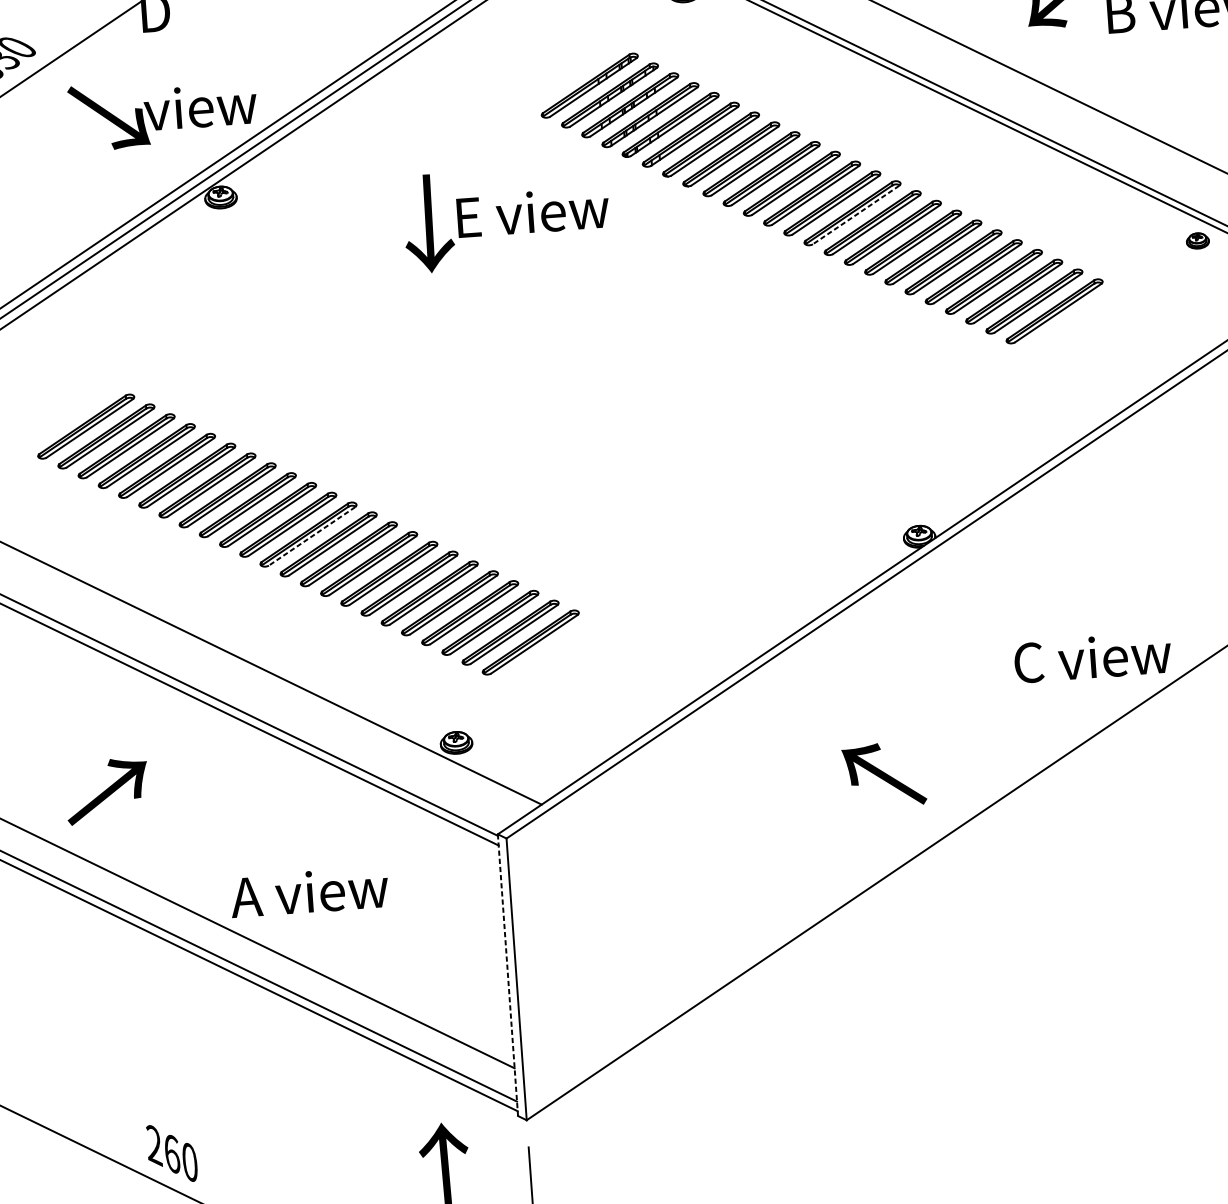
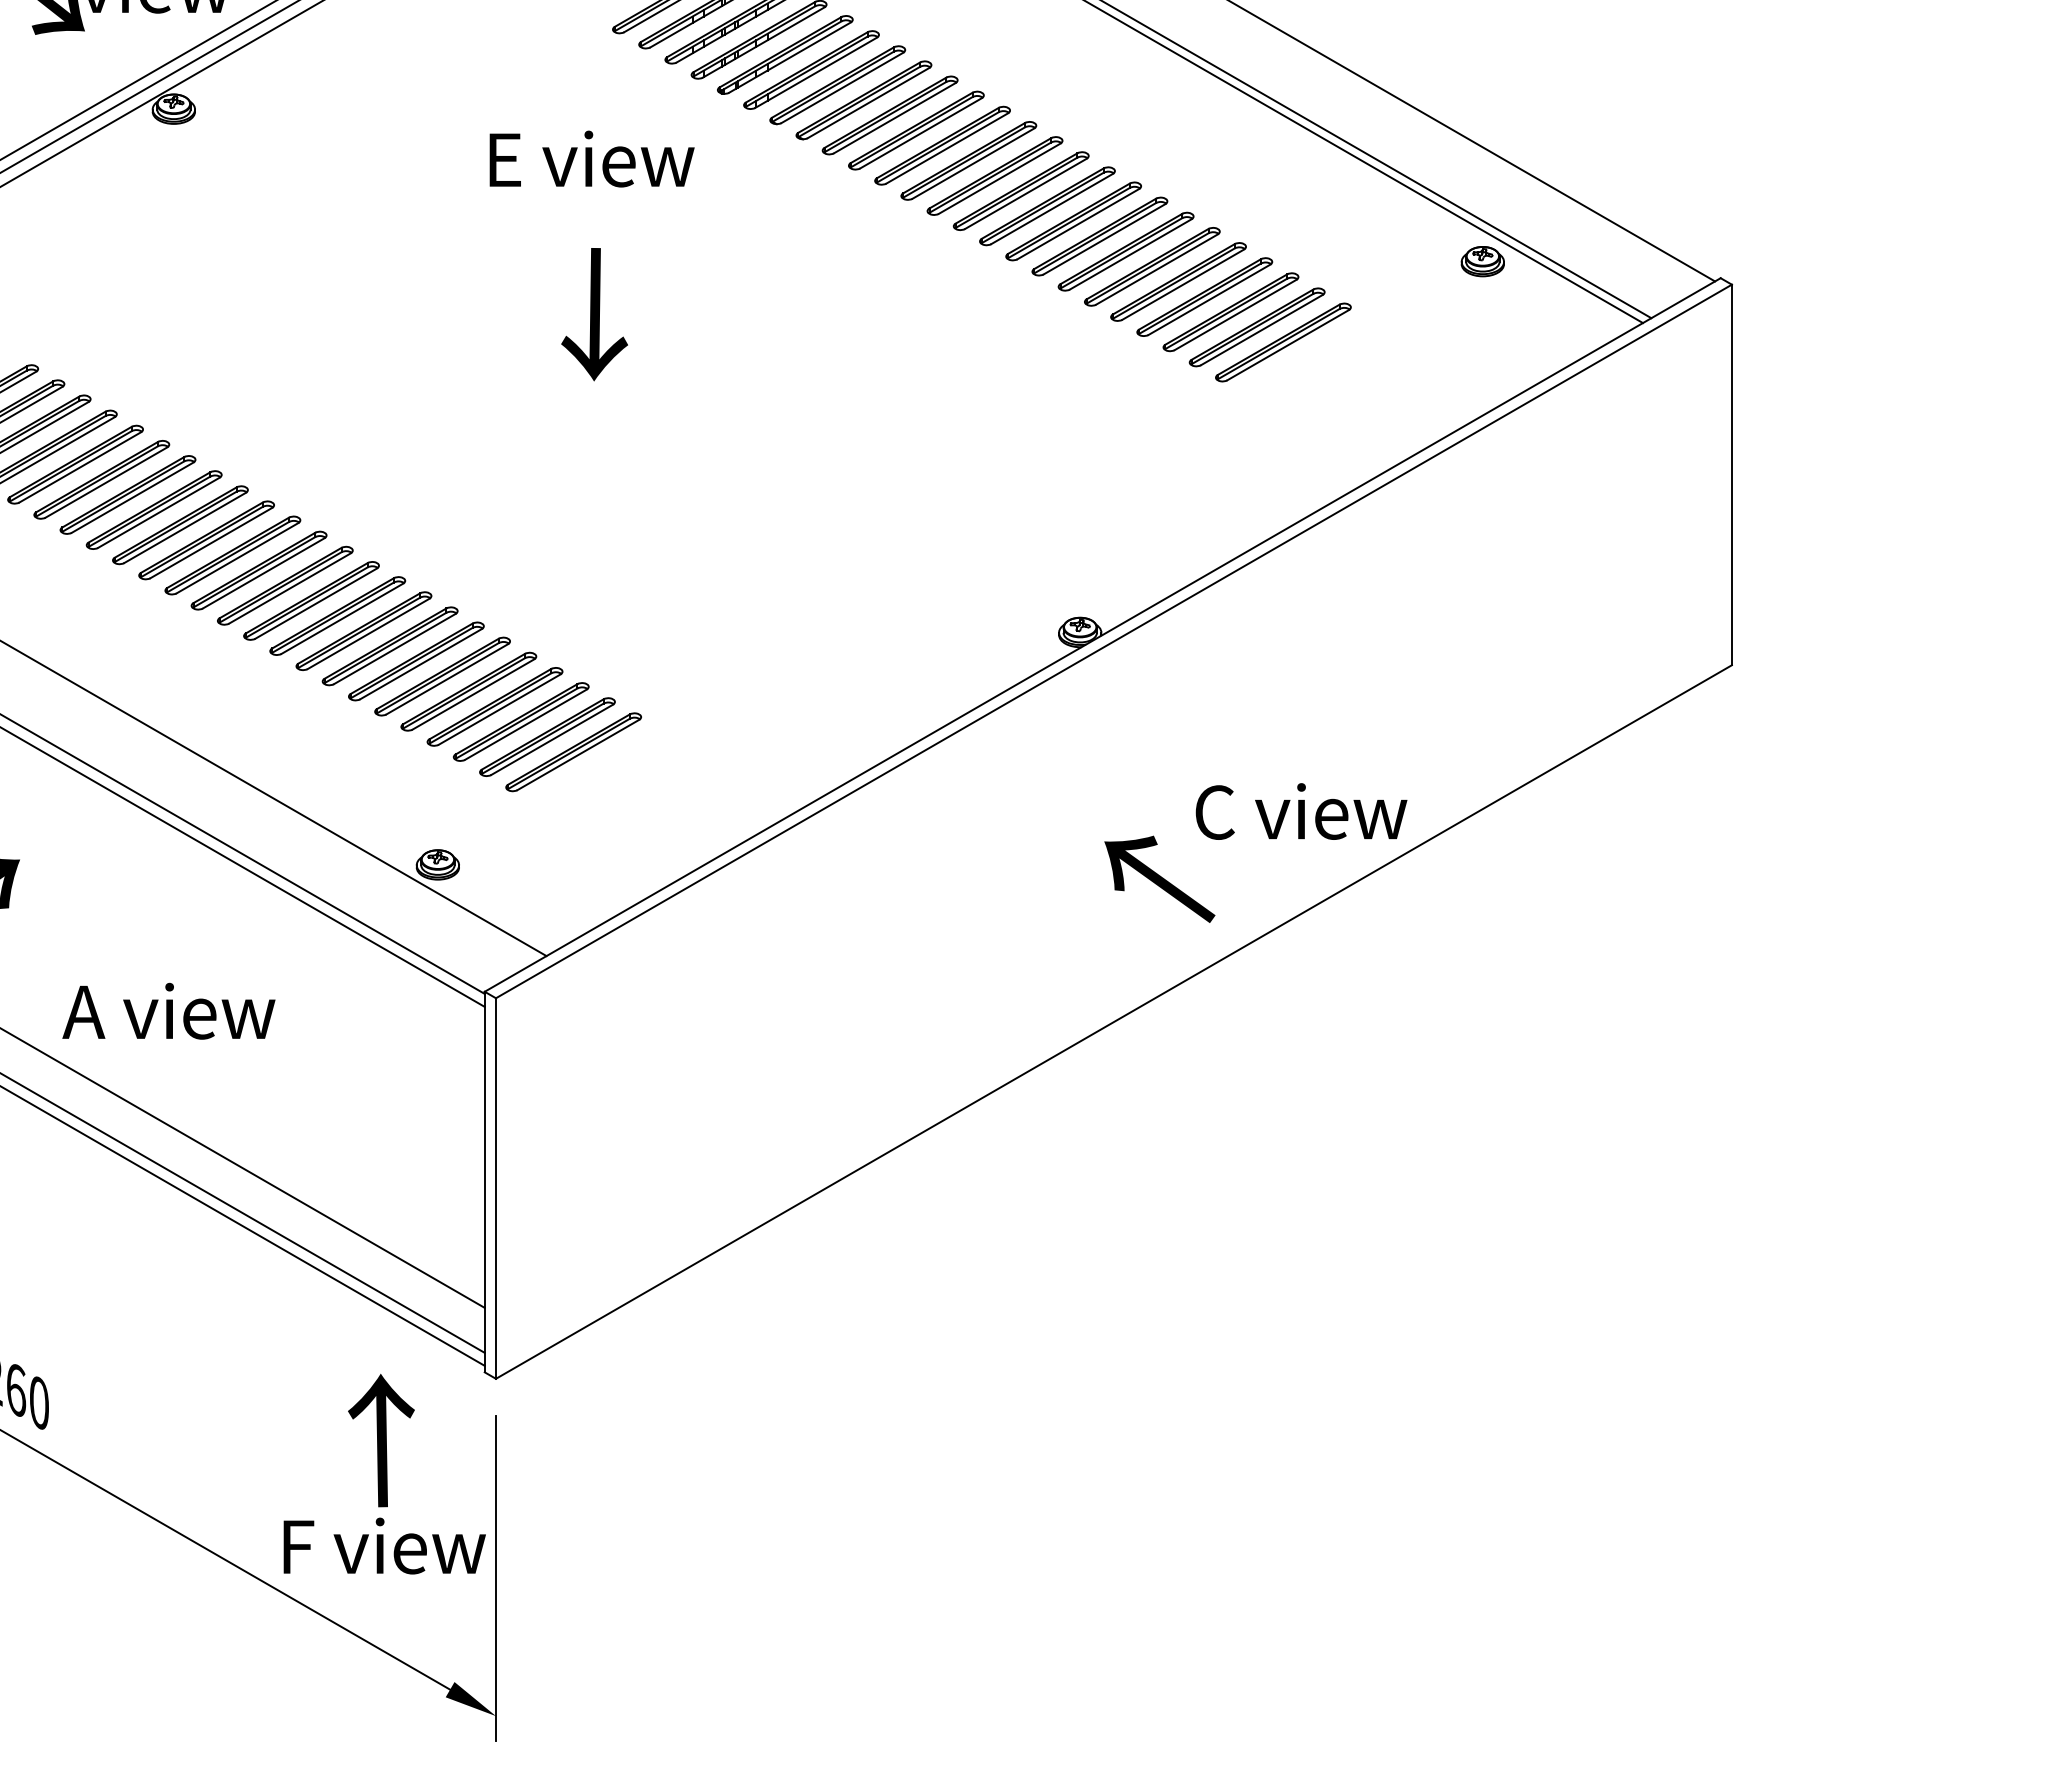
line: (855, 215) -> (1025, 194), dashed -> solid
text: (428, 223) -> (594, 314), moved
part: (1197, 240) -> (1482, 261), size x1.43
line: (311, 536) -> (263, 573), dashed -> solid
part: (550, 652) -> (573, 752), added
text: (884, 774) -> (1159, 878), moved
text: (309, 891) -> (168, 1010), moved
line: (507, 975) -> (484, 1182), dashed -> solid

